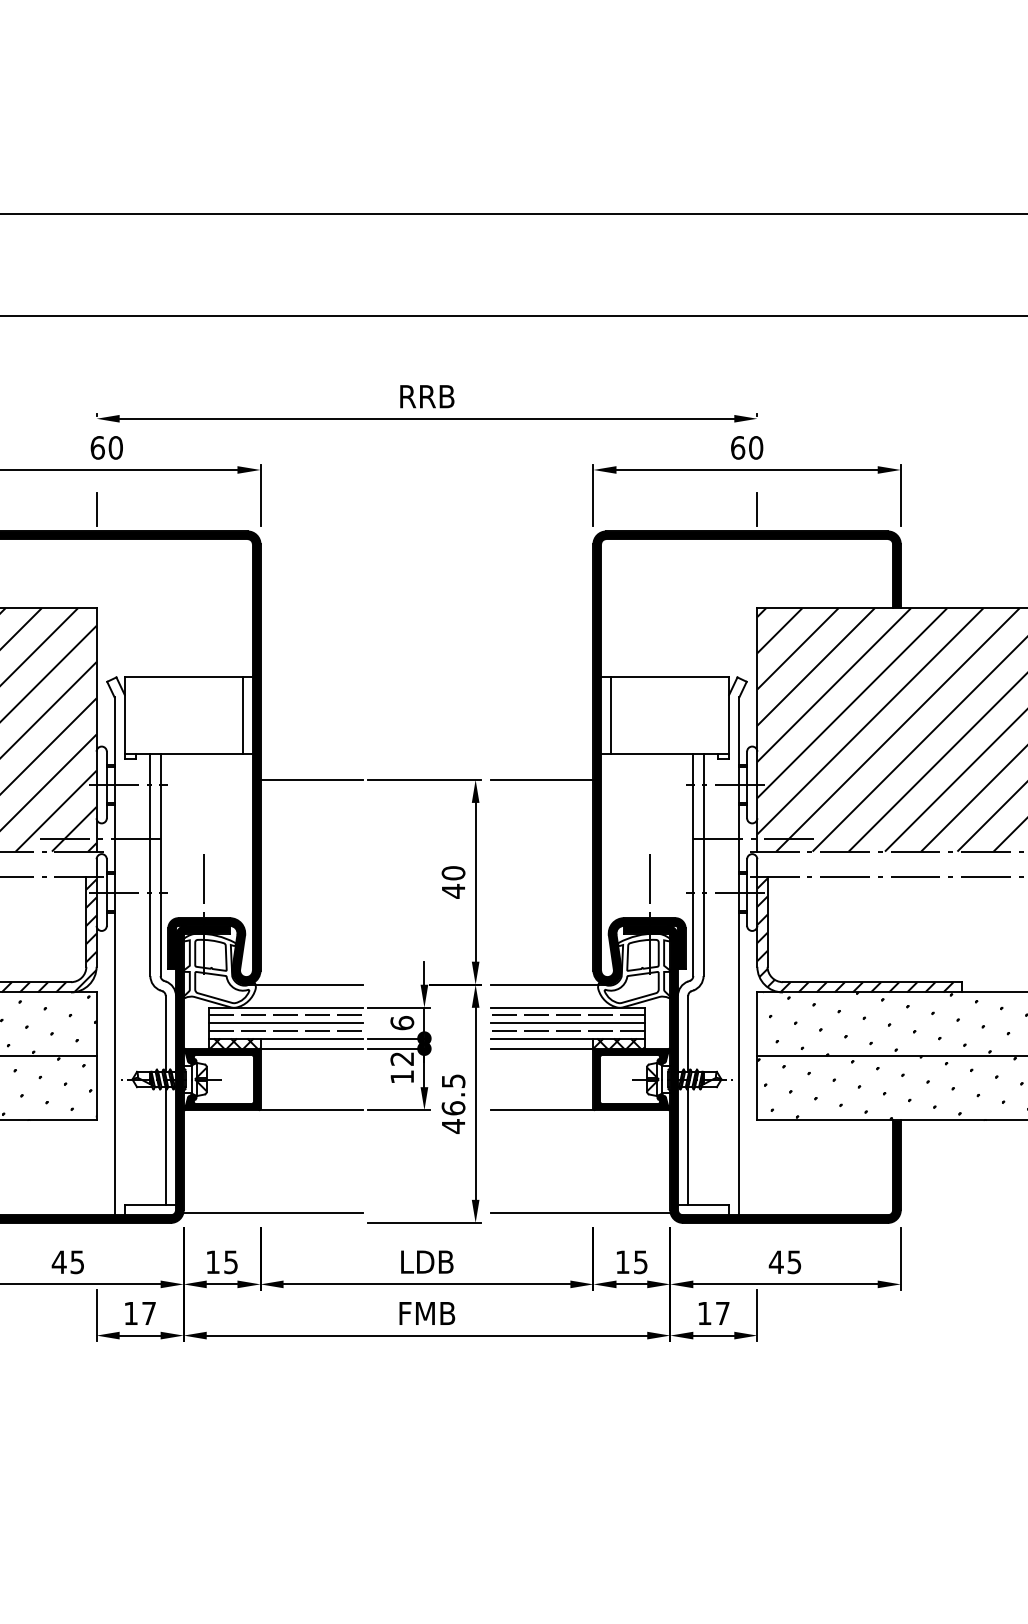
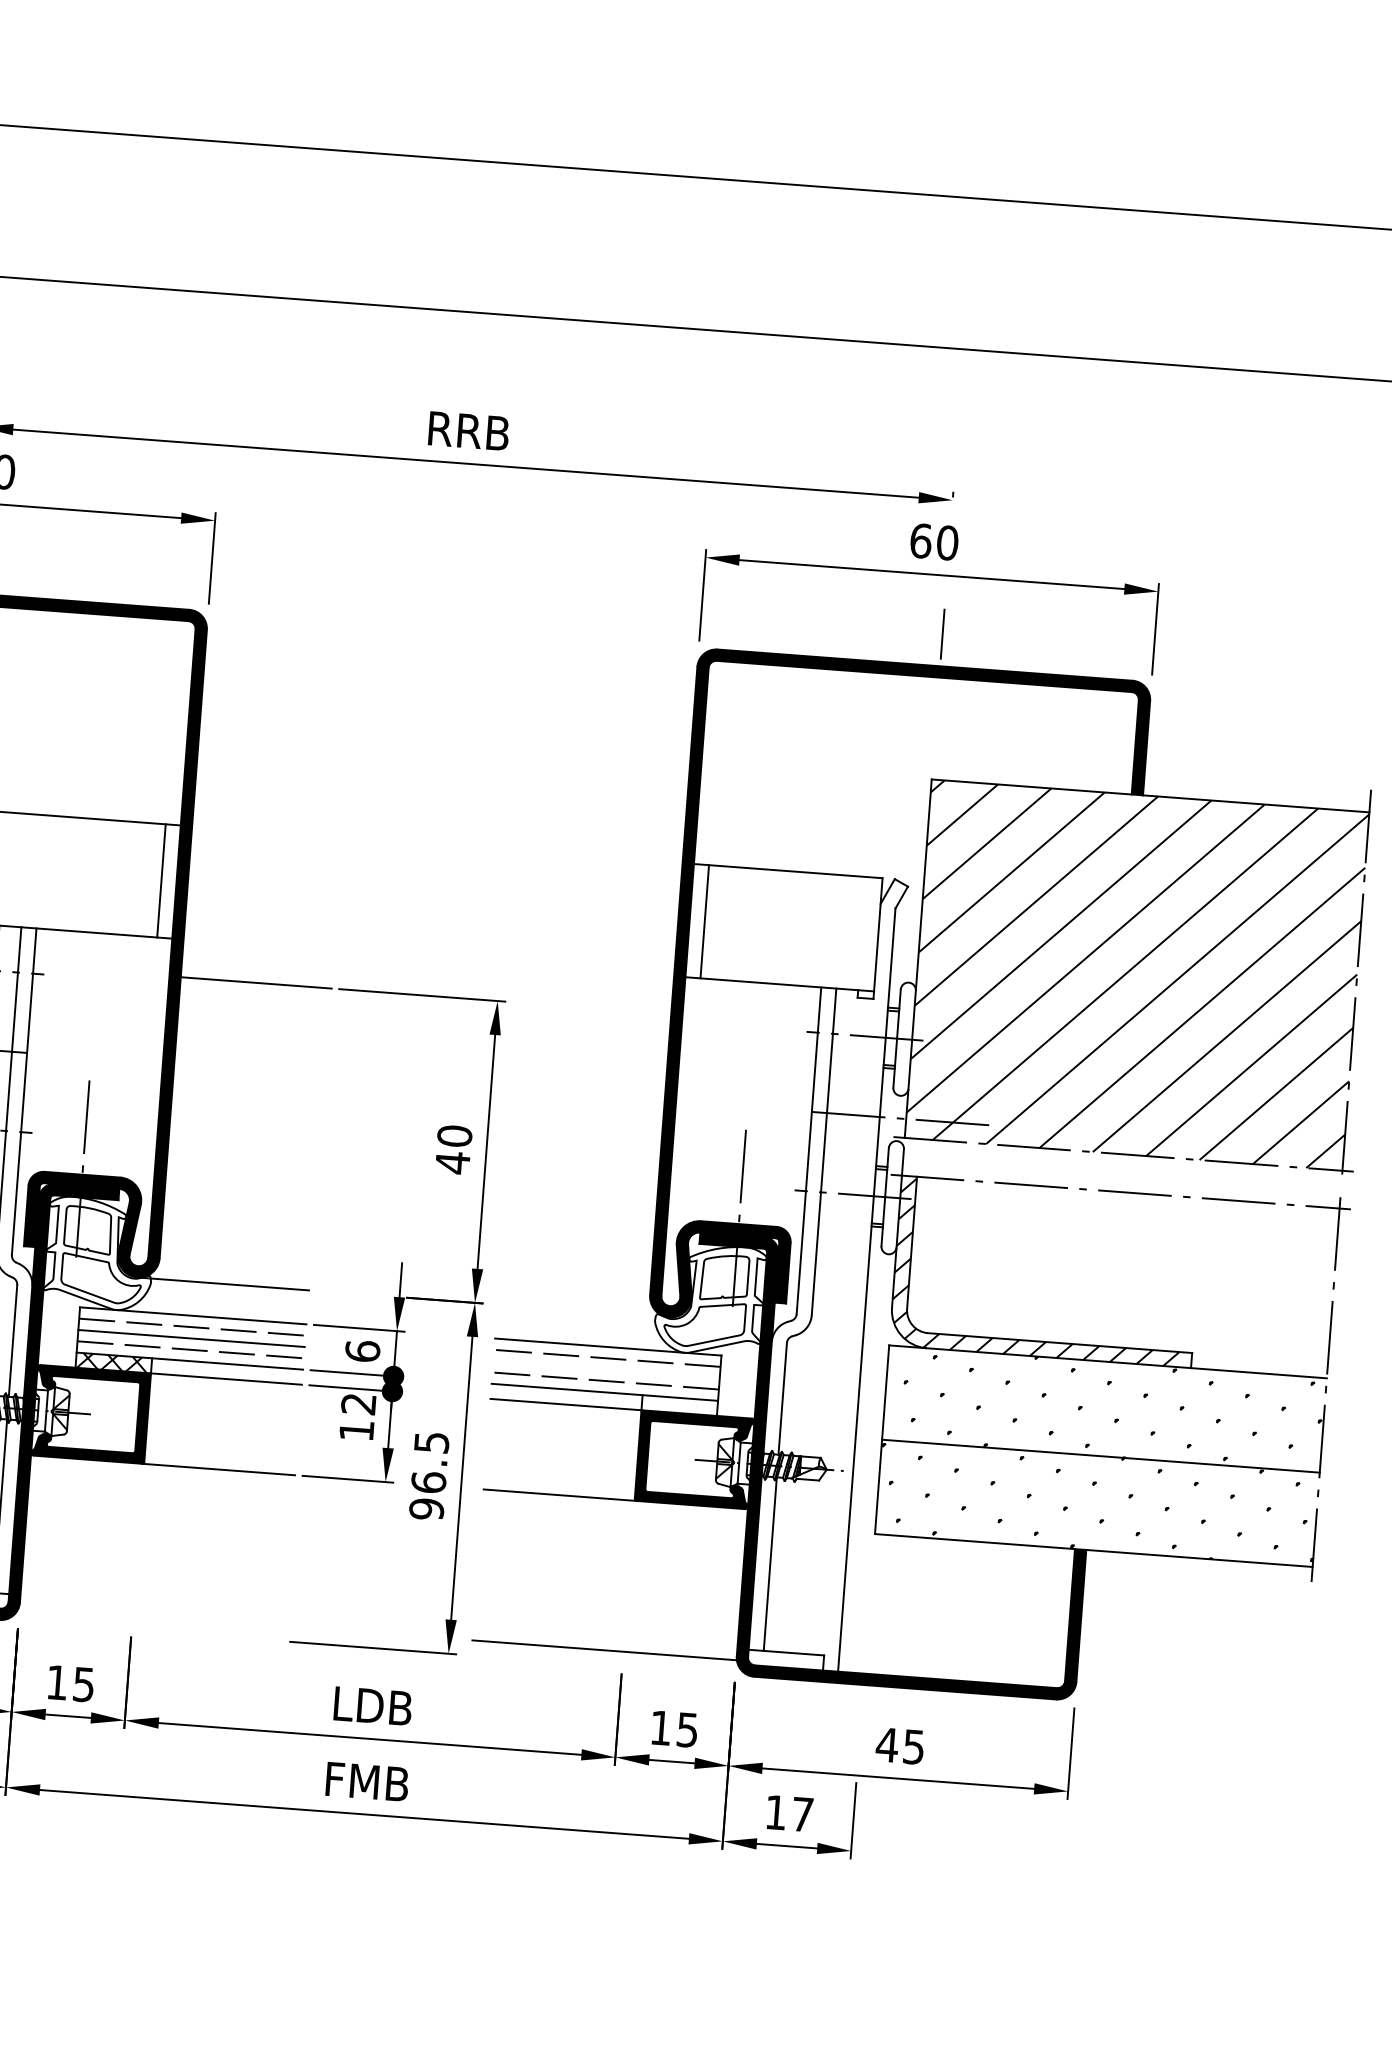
line: (542, 779) -> (596, 1007), removed
line: (549, 984) -> (583, 1310), removed
line: (567, 1023) -> (606, 1370), removed
hatch: (618, 1043) -> (678, 1405), removed
text: (453, 1126) -> (426, 1509), 46.5 -> 96.5
line: (272, 1212) -> (150, 1615), removed

